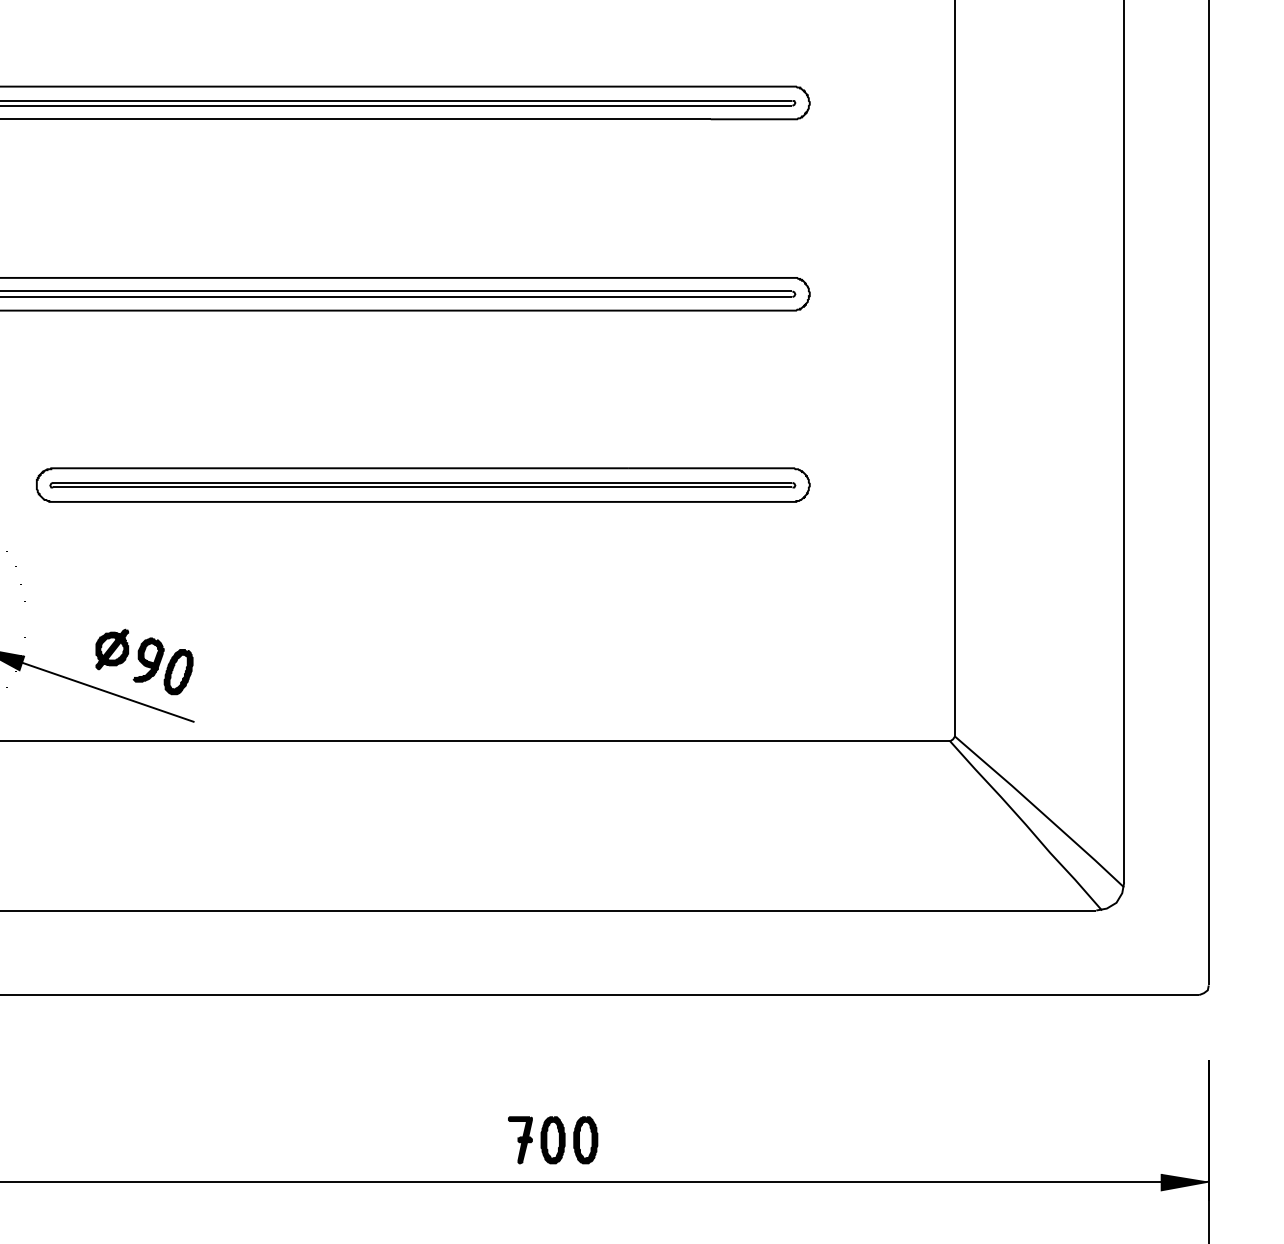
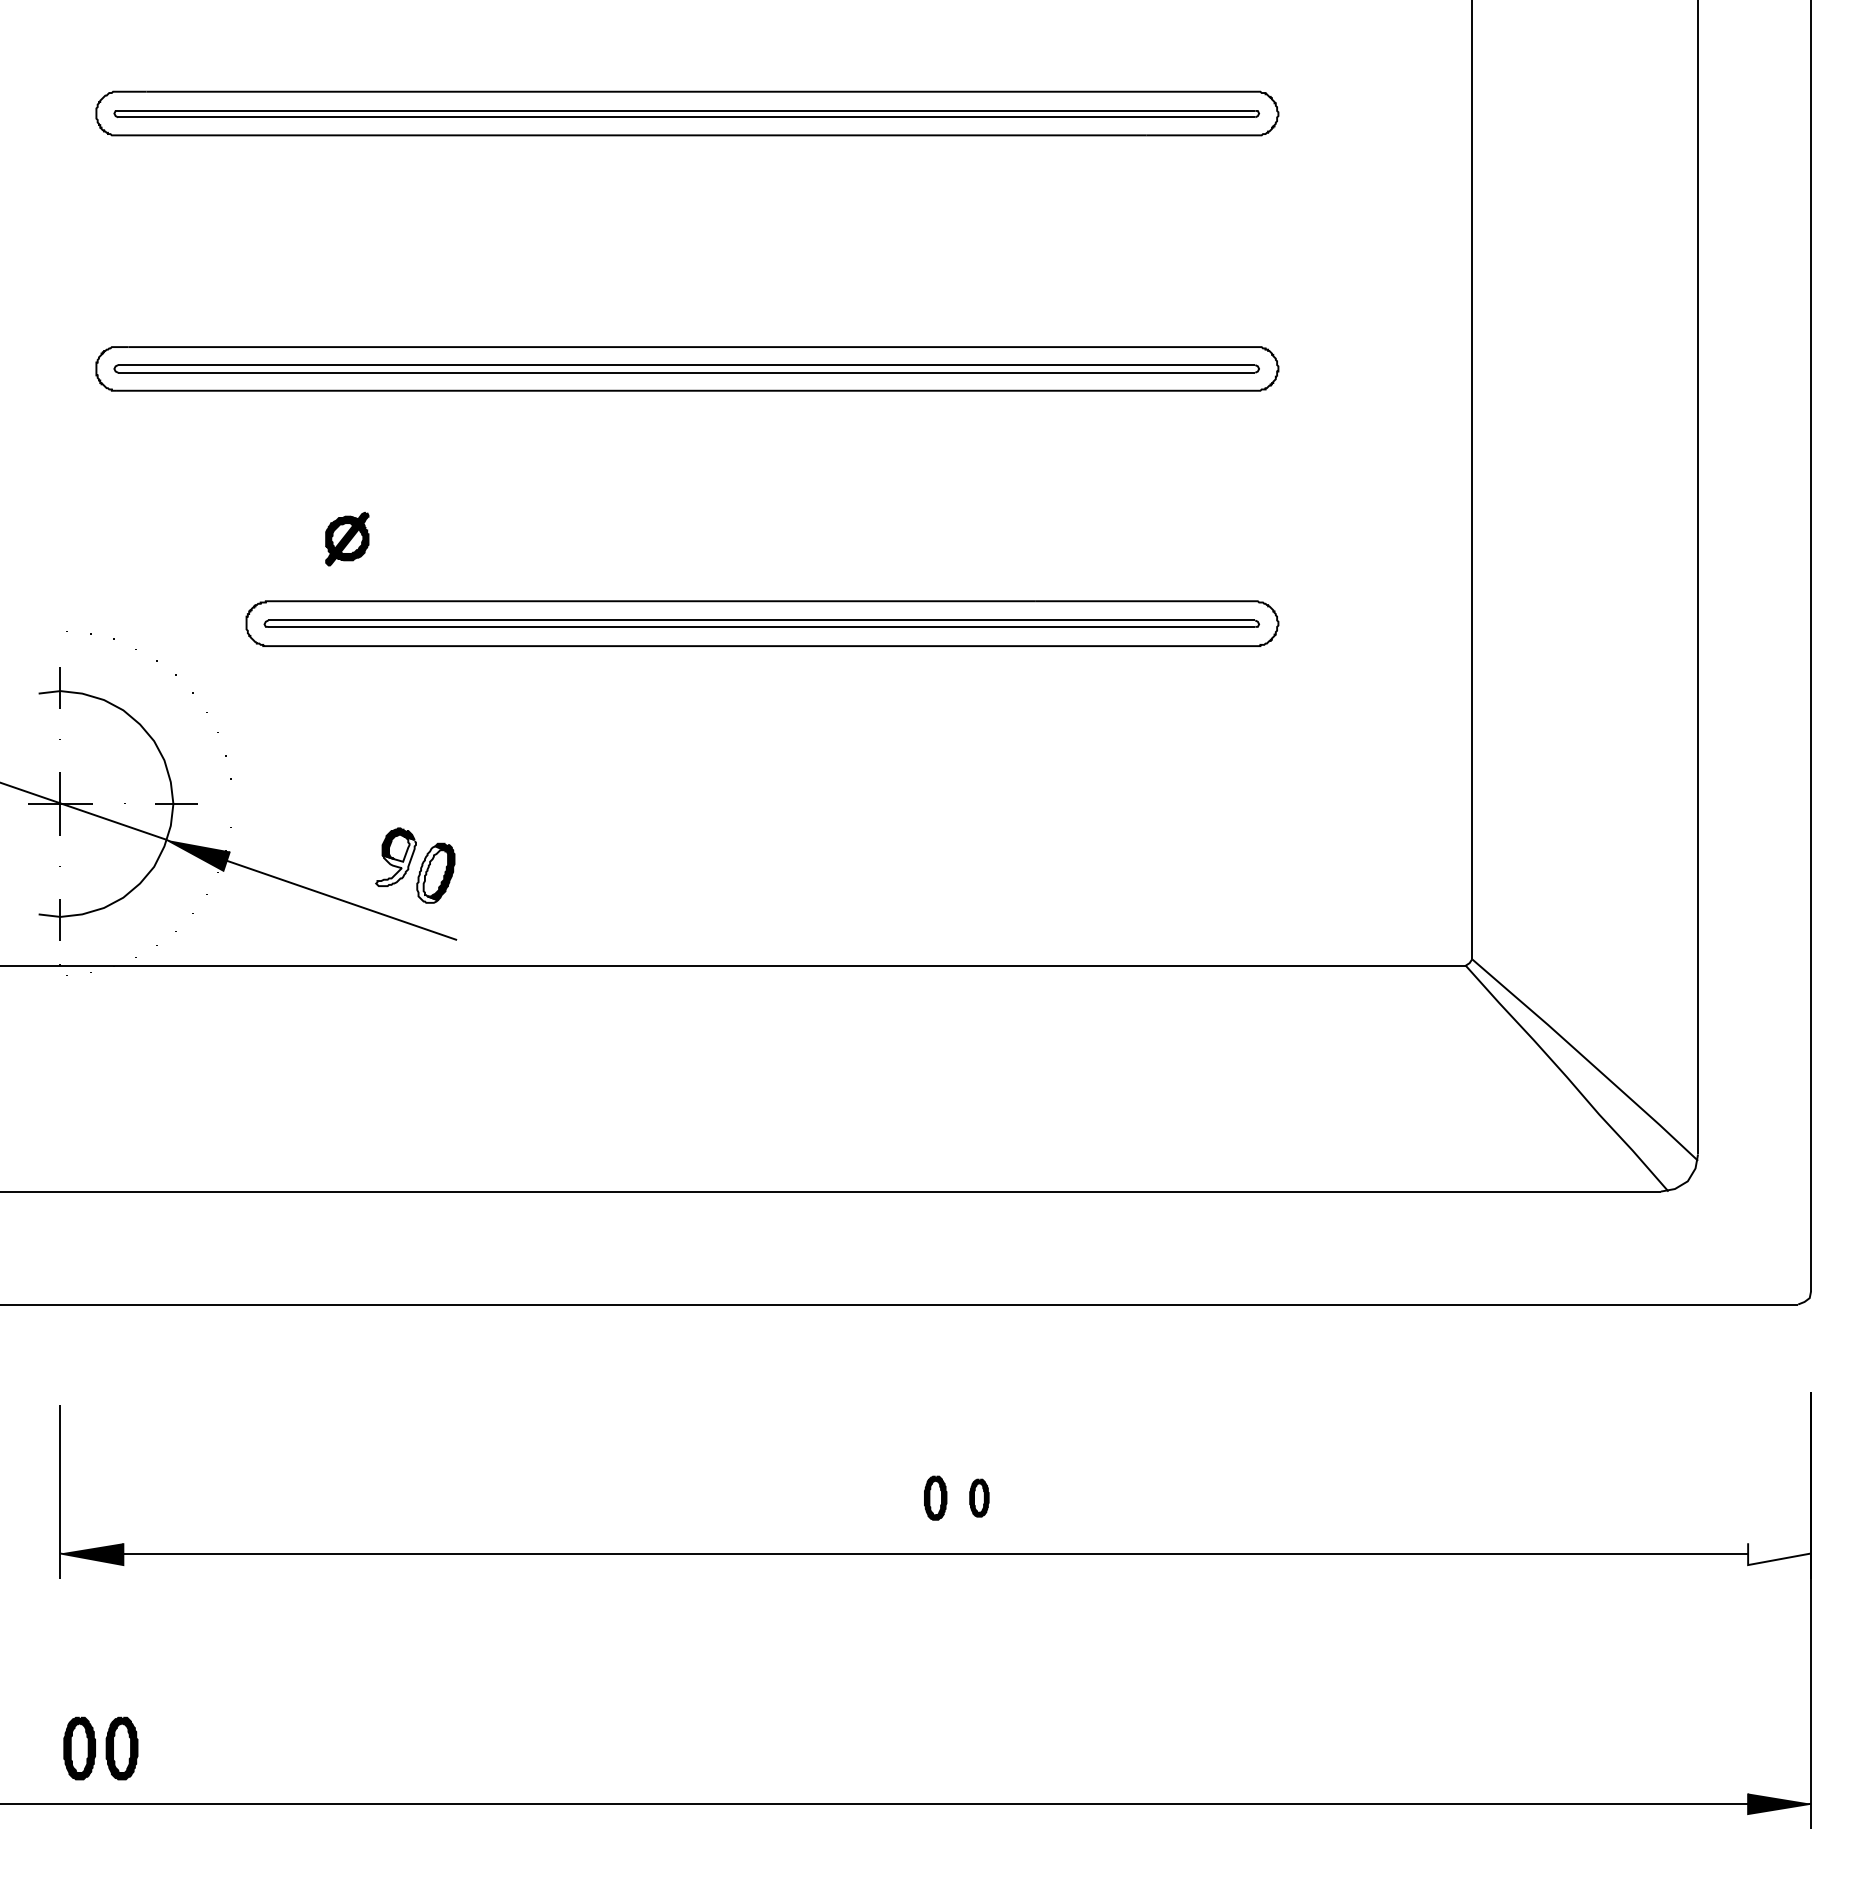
part: (112, 649) -> (347, 538), moved
fill: (148, 663) -> (395, 861), removed
fill: (174, 672) -> (430, 874), removed
part: (519, 1139) -> (891, 1497), removed
part: (552, 1139) -> (935, 1497), size x0.7
part: (585, 1139) -> (979, 1497), size x0.6
fill: (1185, 1182) -> (1779, 1554), removed

